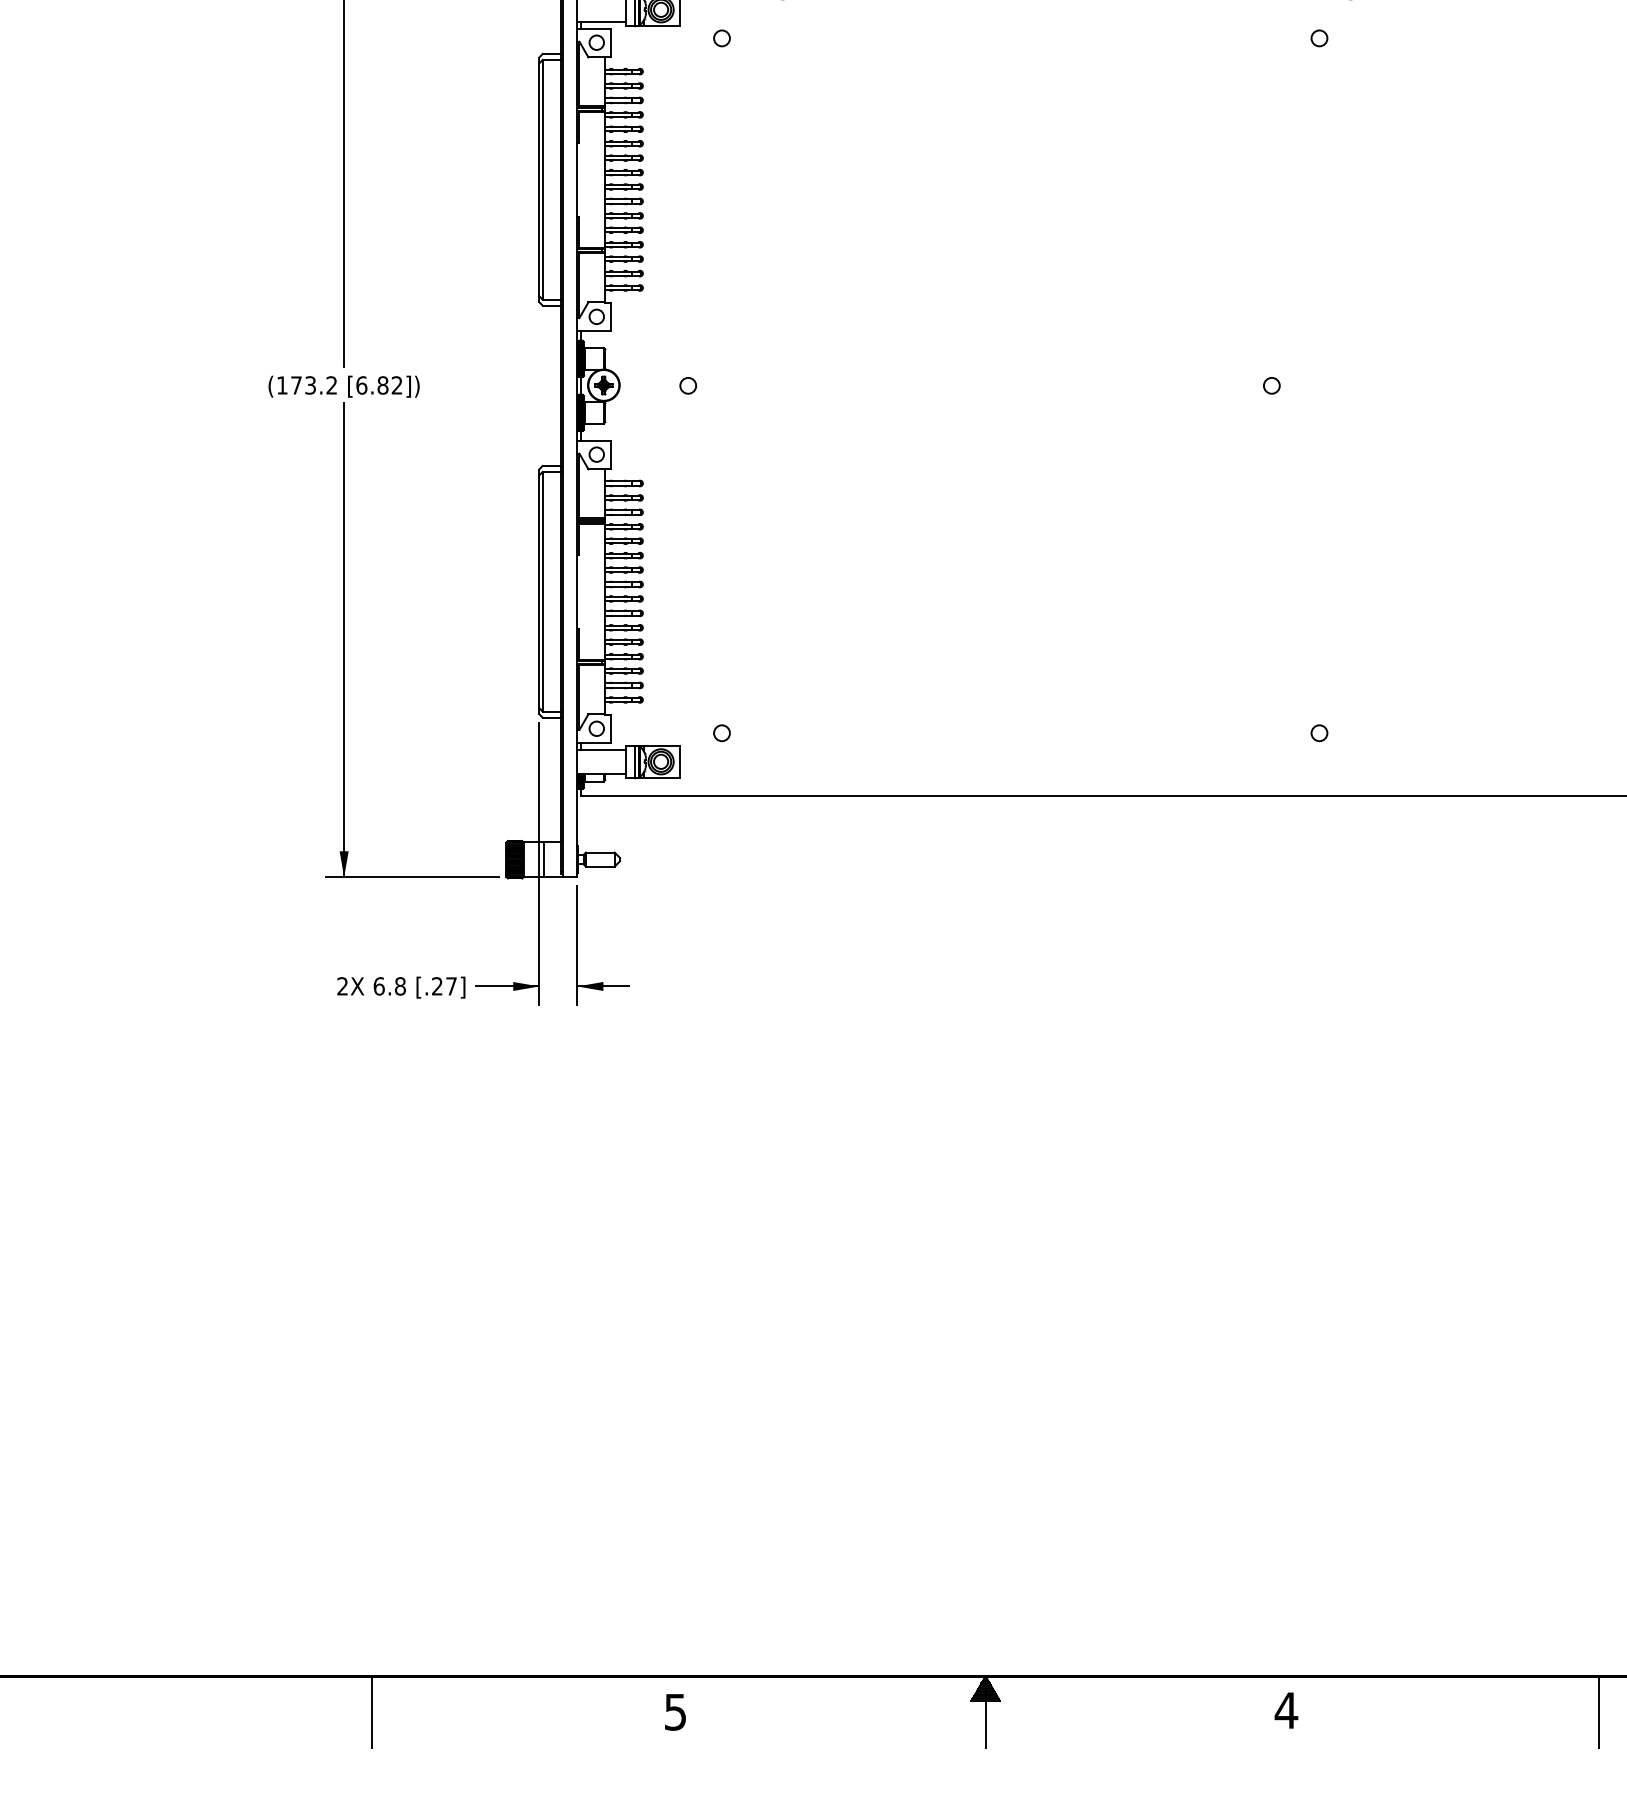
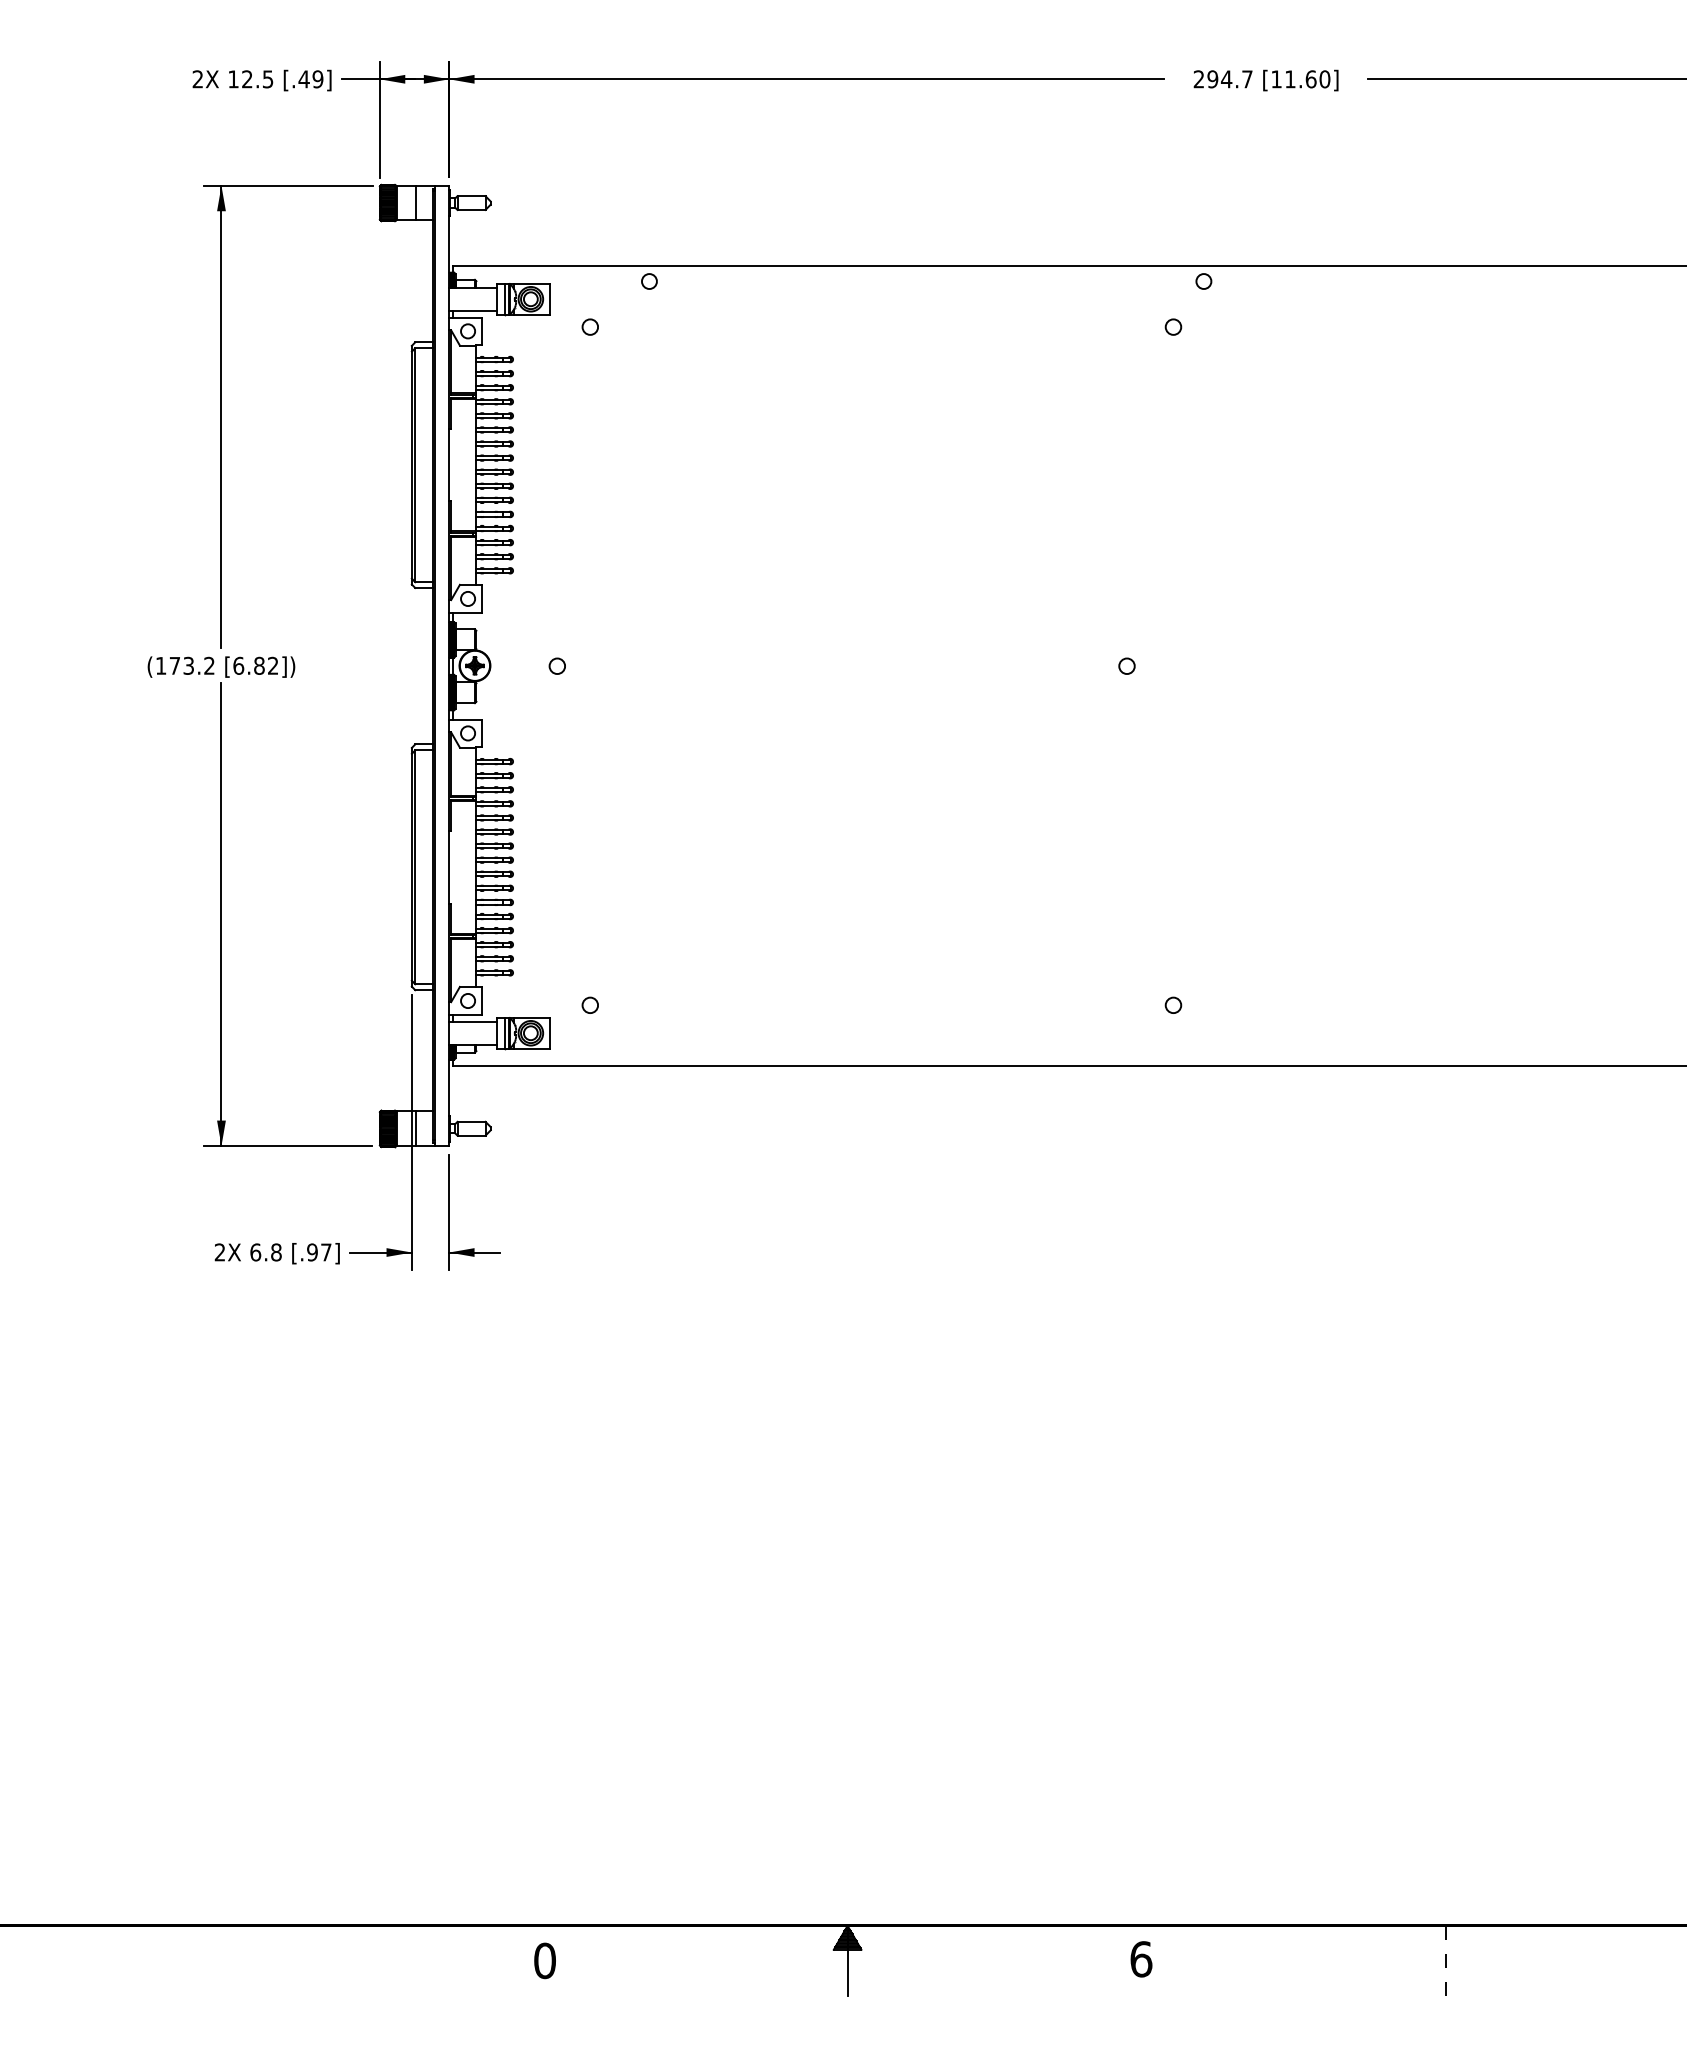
text: (437, 986) -> (312, 1252), [.27] -> [.97]
text: (1285, 1710) -> (1140, 1959), 4 -> 6
line: (372, 1711) -> (249, 1960), removed
text: (675, 1711) -> (544, 1960), 5 -> 0
line: (1599, 1711) -> (1446, 1960), solid -> dashed

